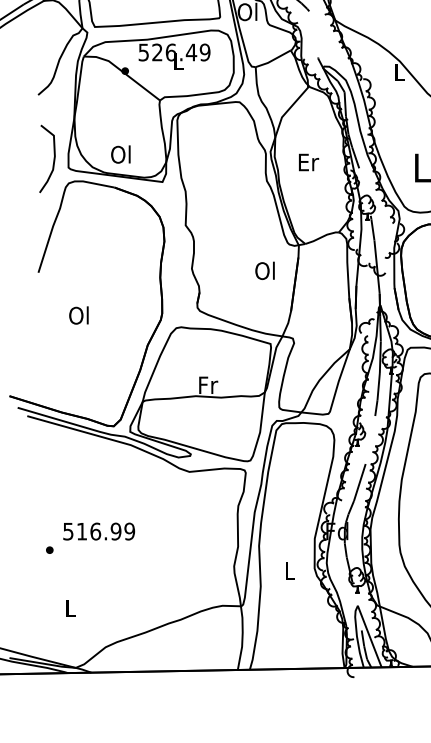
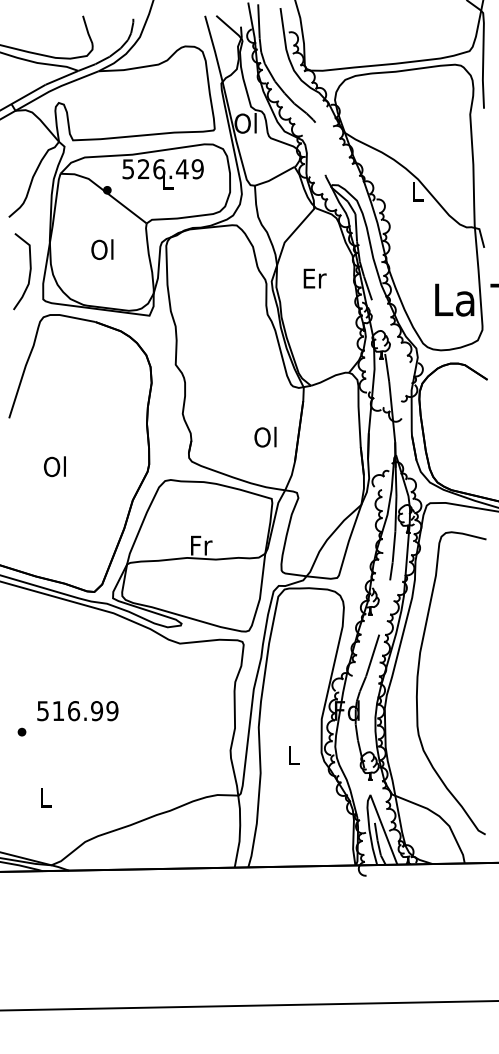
text: (120, 154) -> (102, 249), moved
curve: (53, 158) -> (29, 271), moved
text: (308, 162) -> (314, 278), moved
text: (265, 270) -> (265, 436), moved

